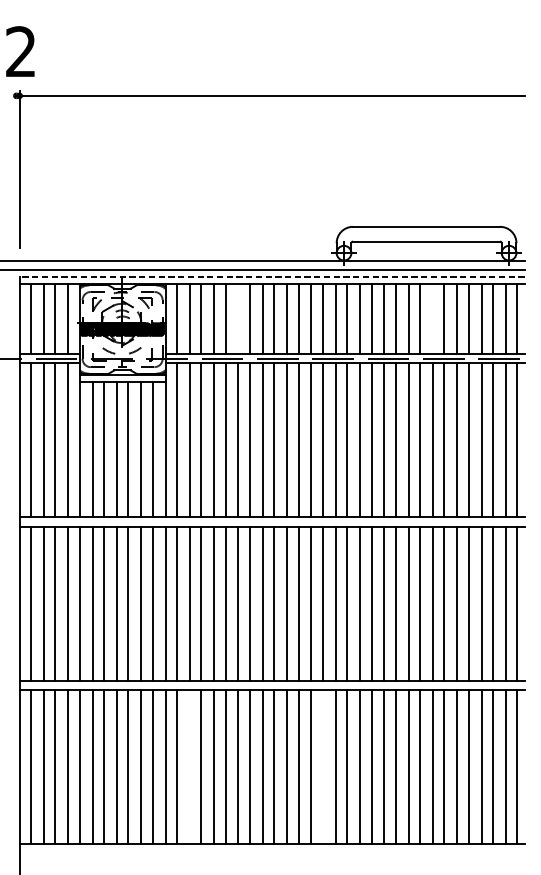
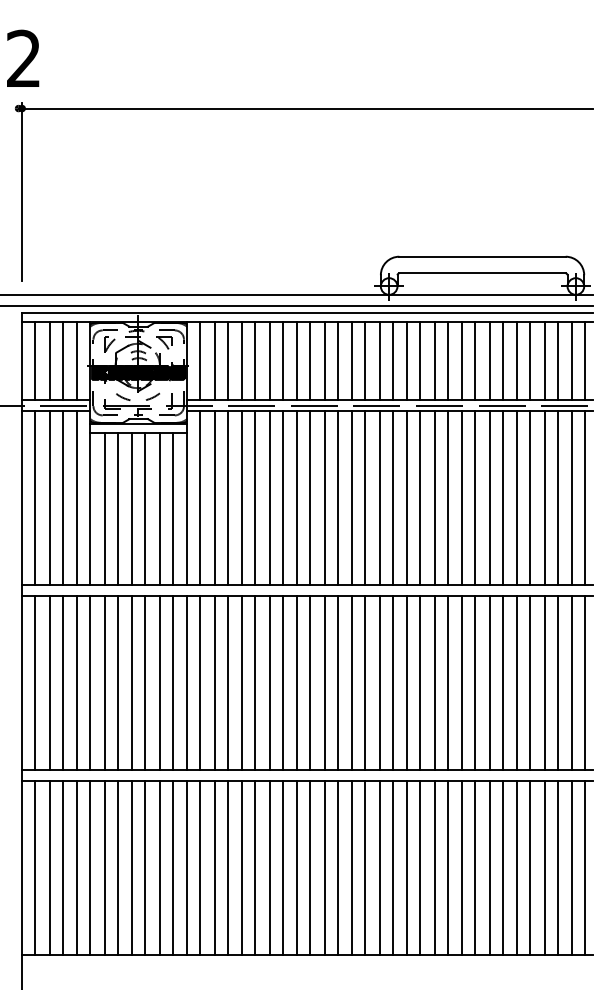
line: (271, 277) -> (307, 313), dashed -> solid
line: (238, 318) -> (269, 360), added
line: (432, 318) -> (489, 360), added
line: (189, 766) -> (214, 867), added
line: (323, 766) -> (365, 867), added

